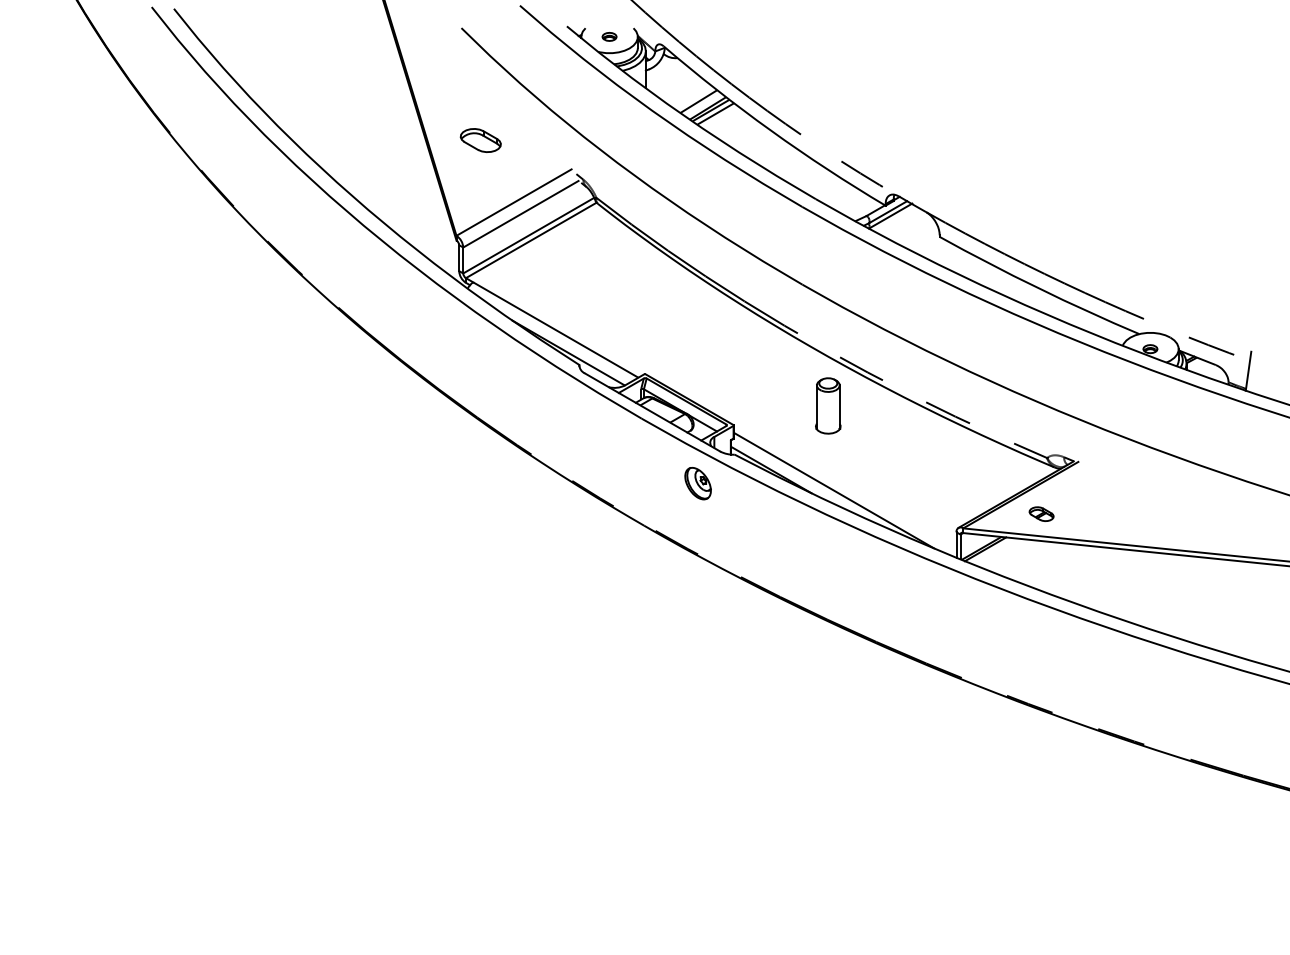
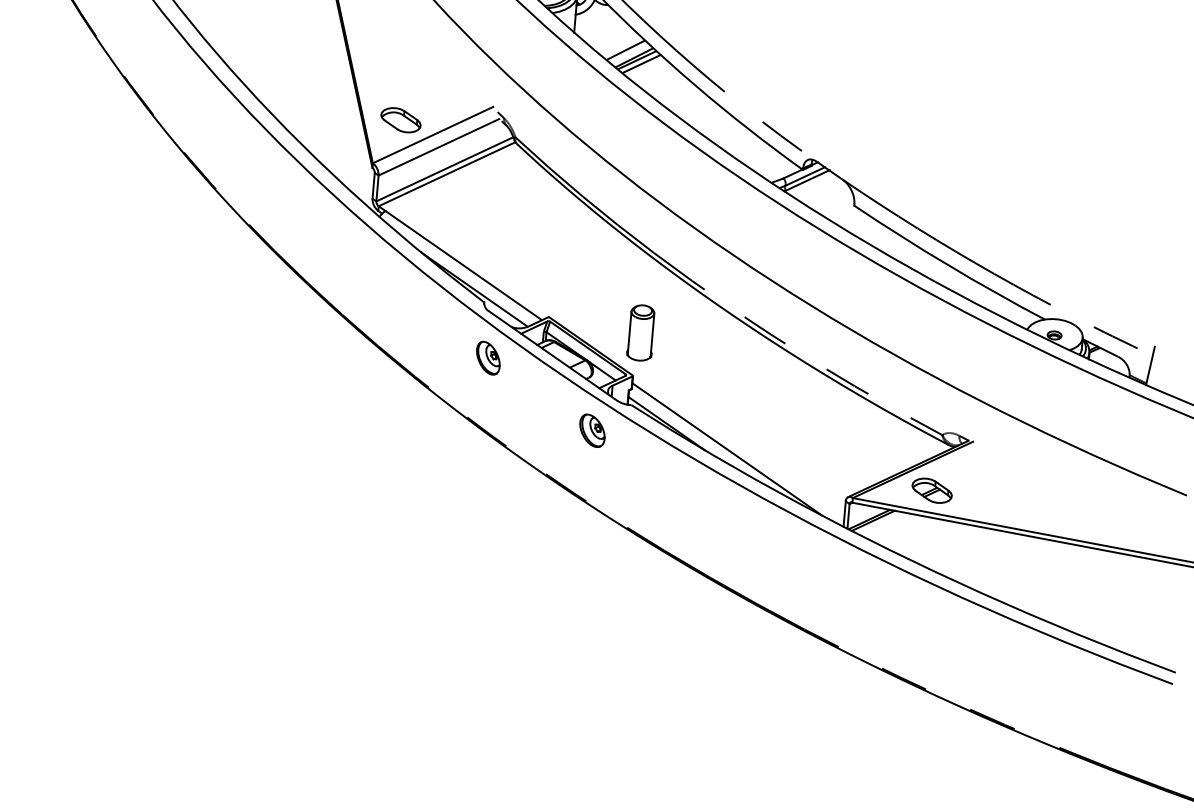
part: (480, 140) -> (400, 120), moved
part: (828, 405) -> (641, 332), moved
part: (588, 420) -> (488, 358), added
part: (1041, 513) -> (932, 489), size x1.67

